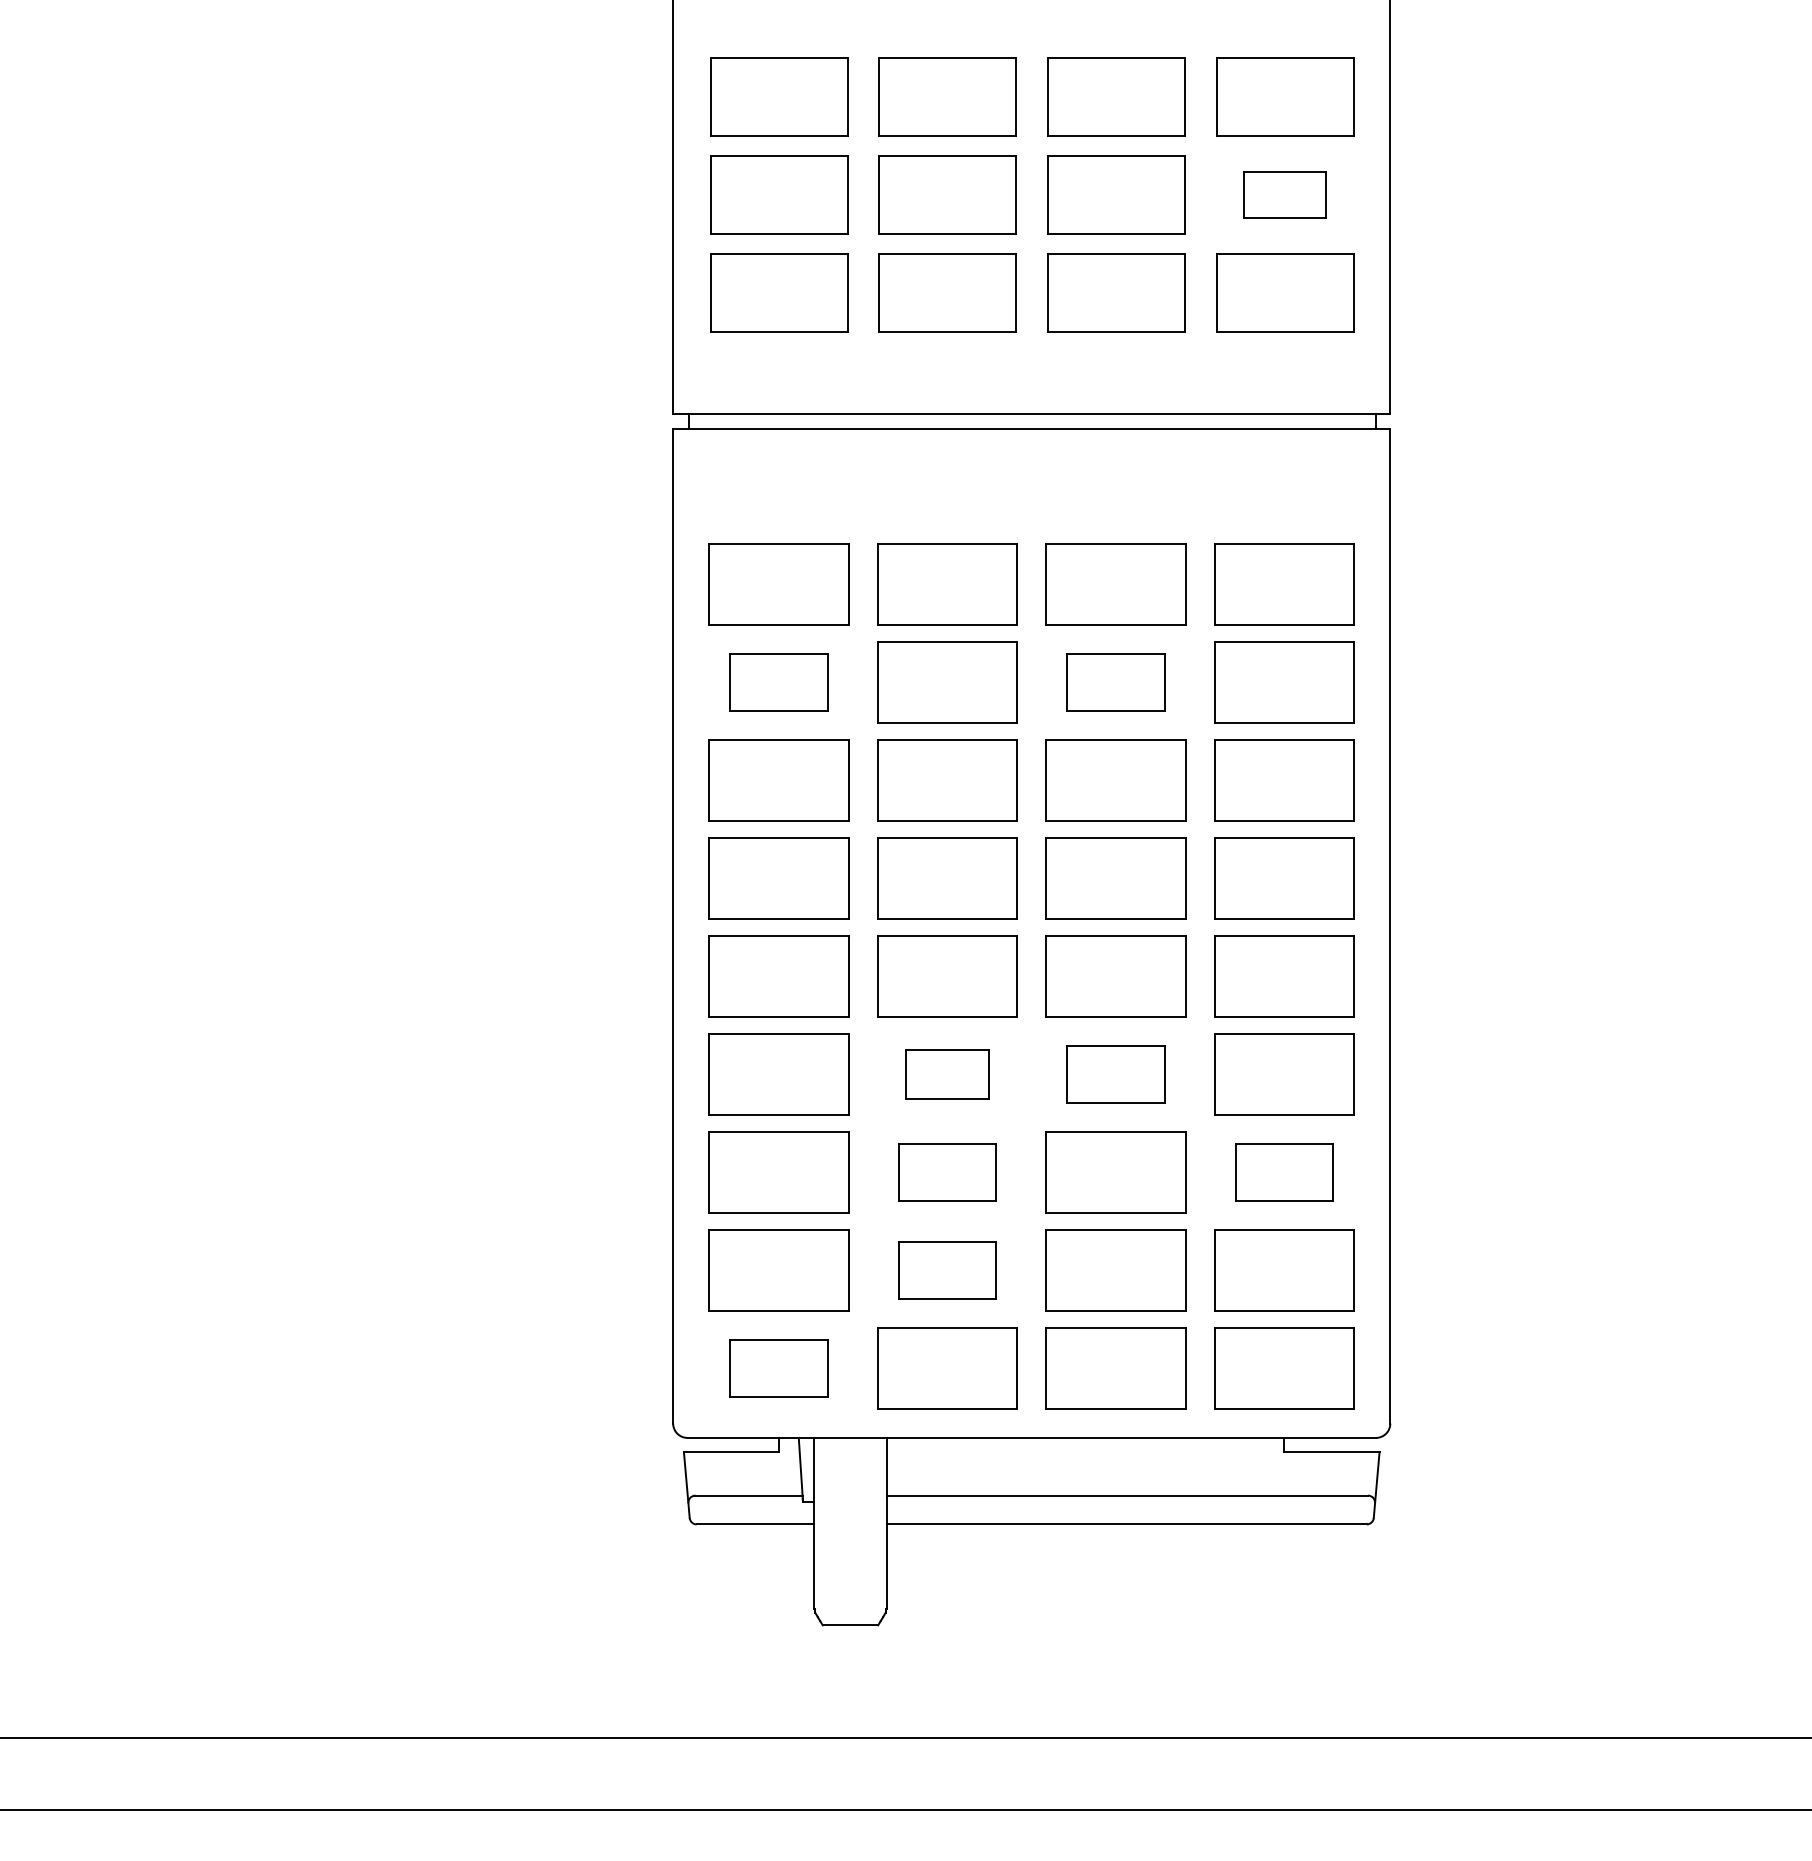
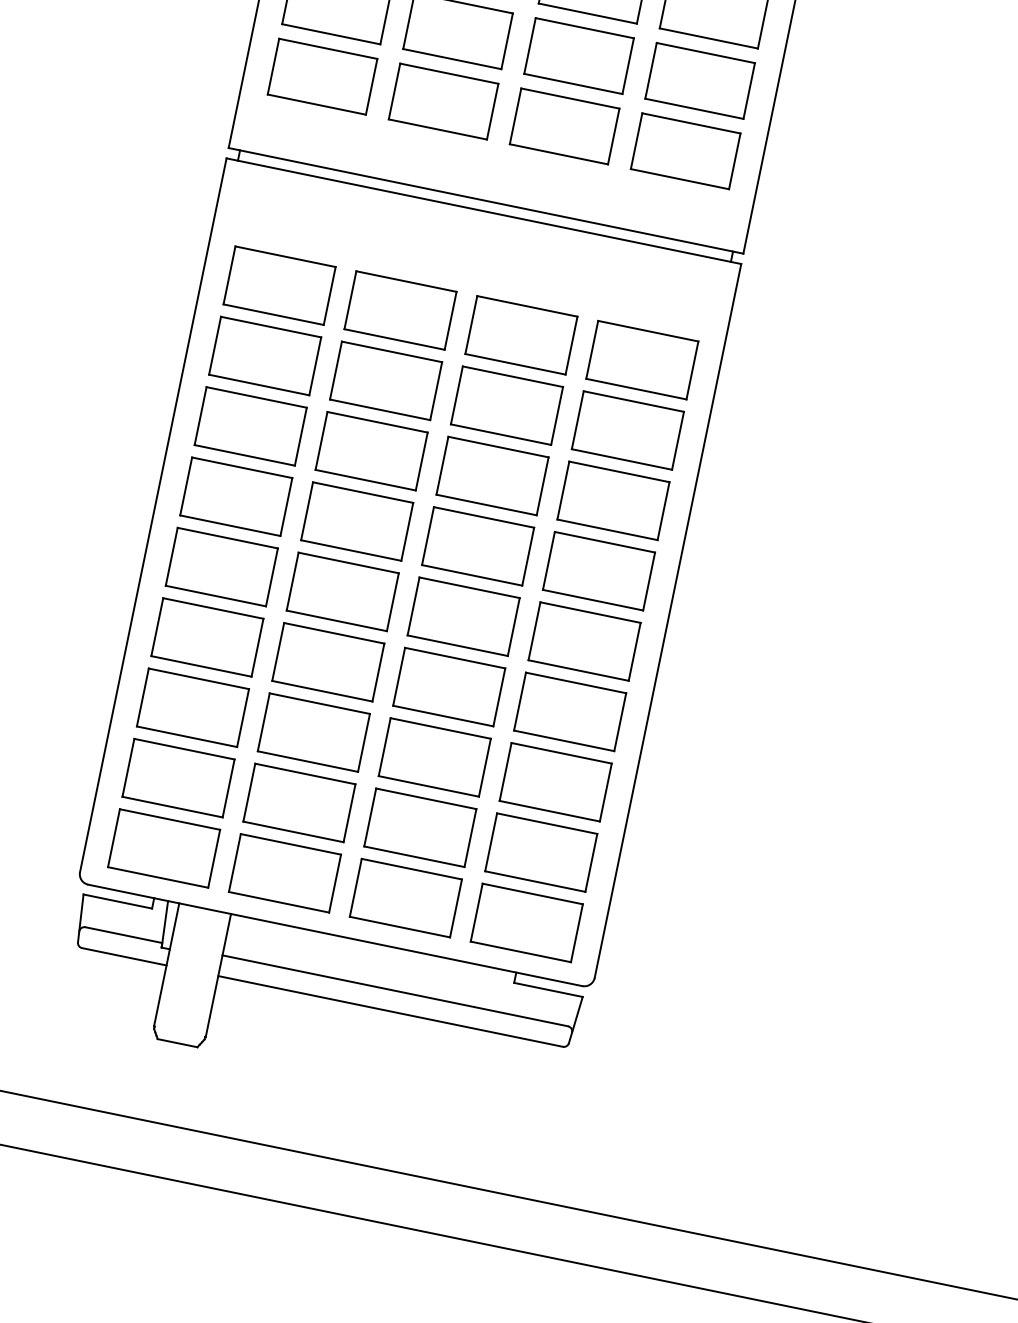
part: (1285, 194) -> (700, 80), size x1.67
part: (778, 682) -> (264, 355), size x1.43
part: (1115, 682) -> (506, 405), size x1.43
part: (947, 1074) -> (328, 662), size x1.67
part: (1115, 1074) -> (448, 686), size x1.43
part: (947, 1172) -> (313, 732), size x1.43
part: (1284, 1172) -> (555, 782), size x1.43
part: (947, 1270) -> (299, 802), size x1.43
part: (778, 1368) -> (163, 848), size x1.43

